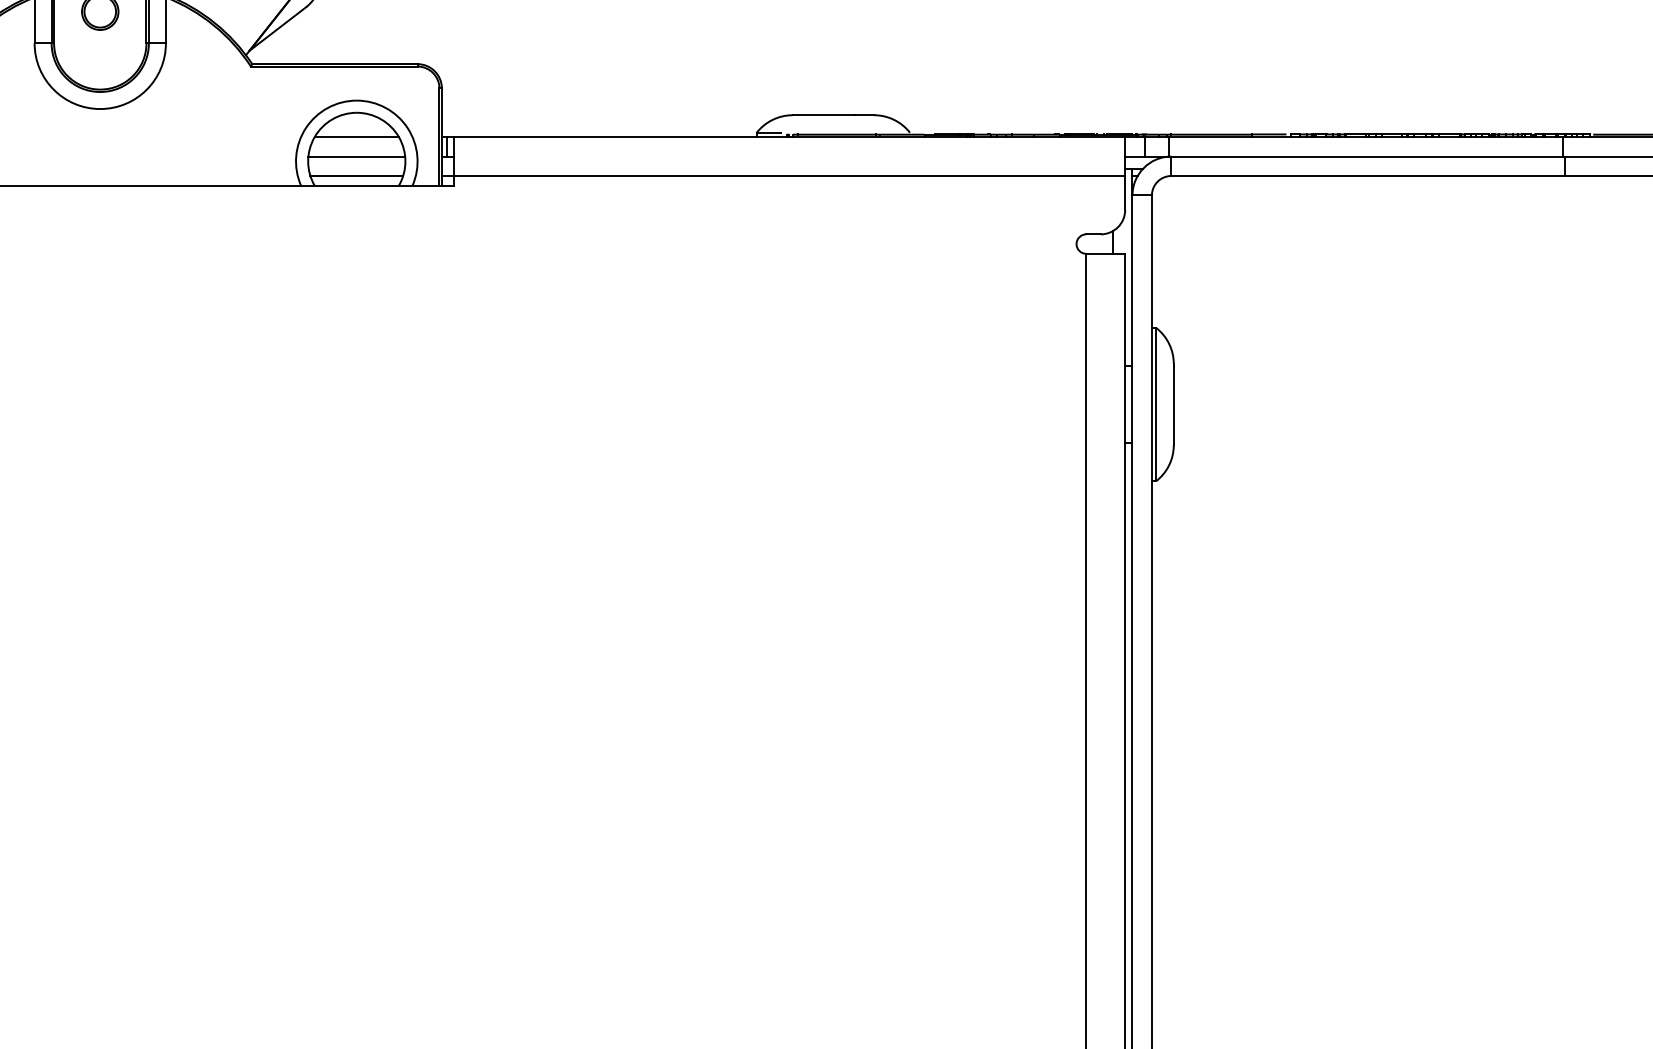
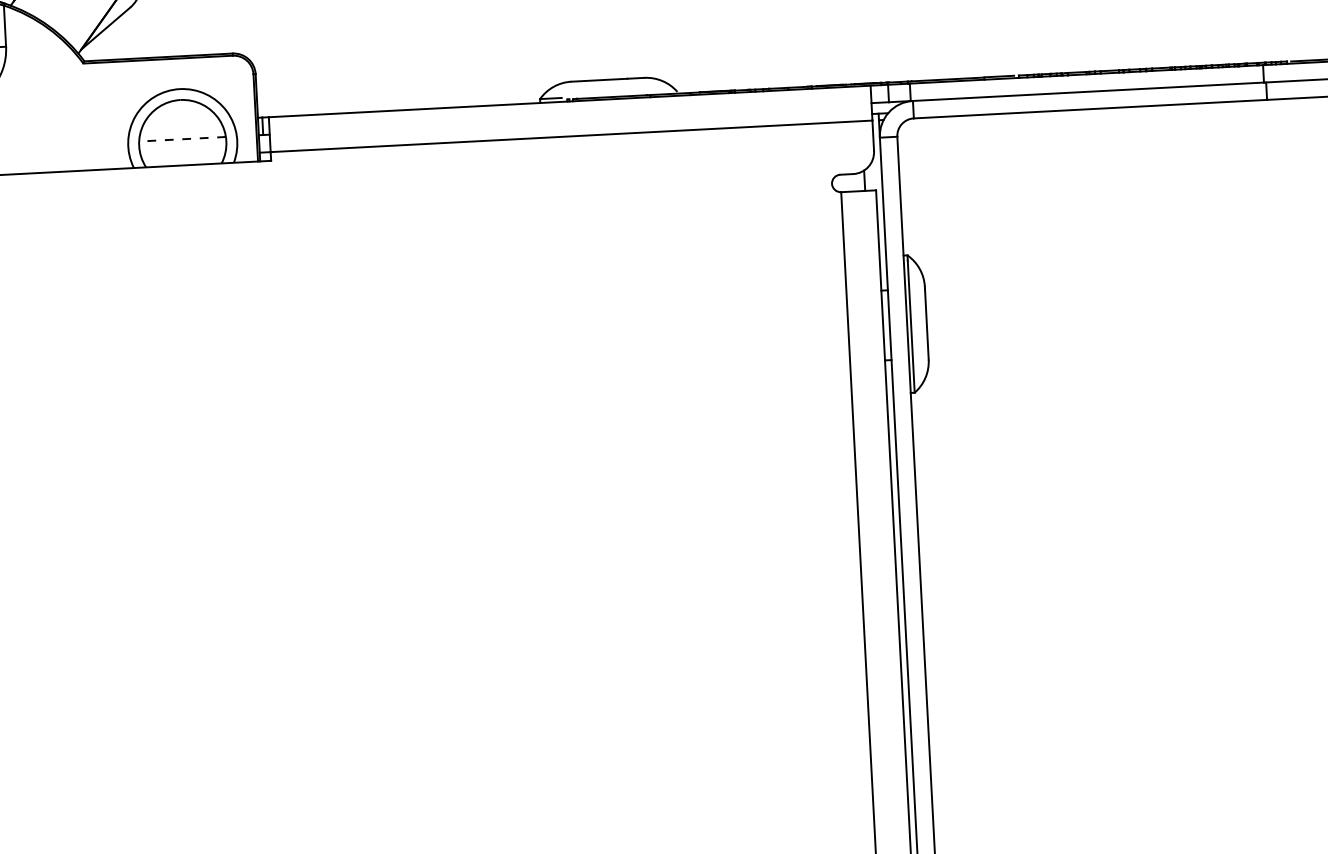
line: (356, 137) -> (181, 122), removed
line: (356, 156) -> (182, 139), solid -> dashed
line: (356, 176) -> (183, 157), removed

